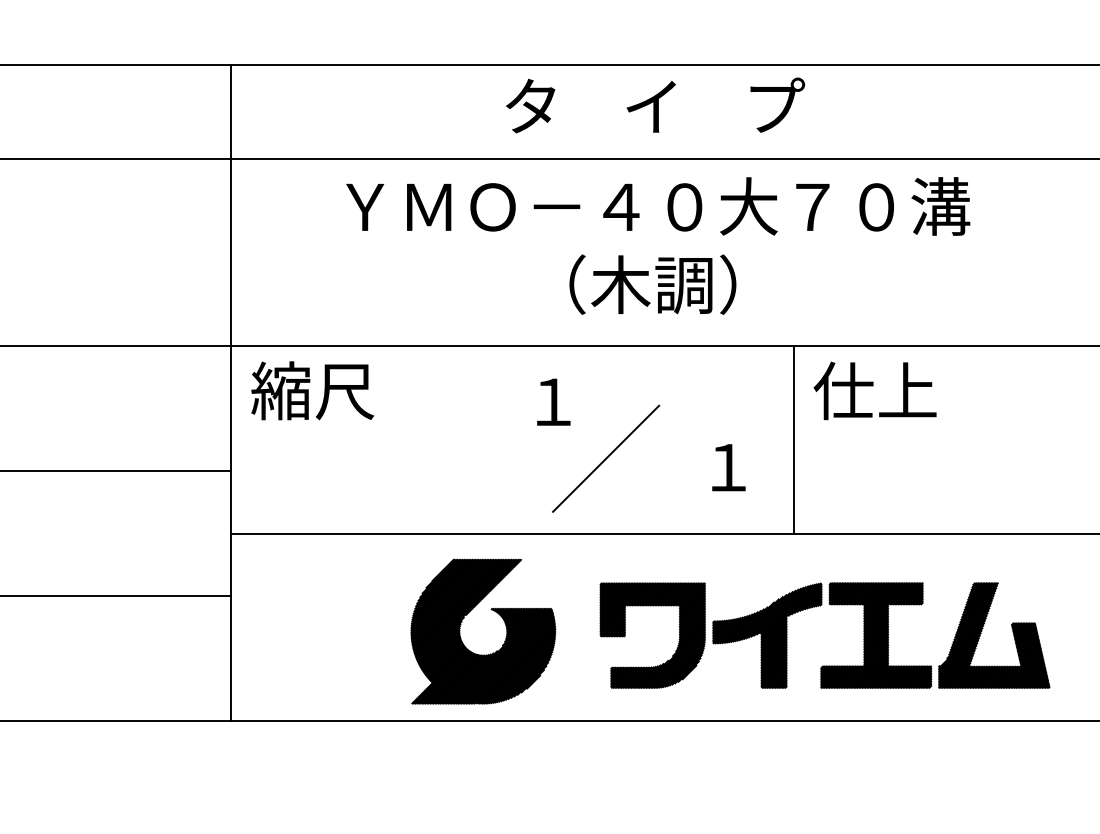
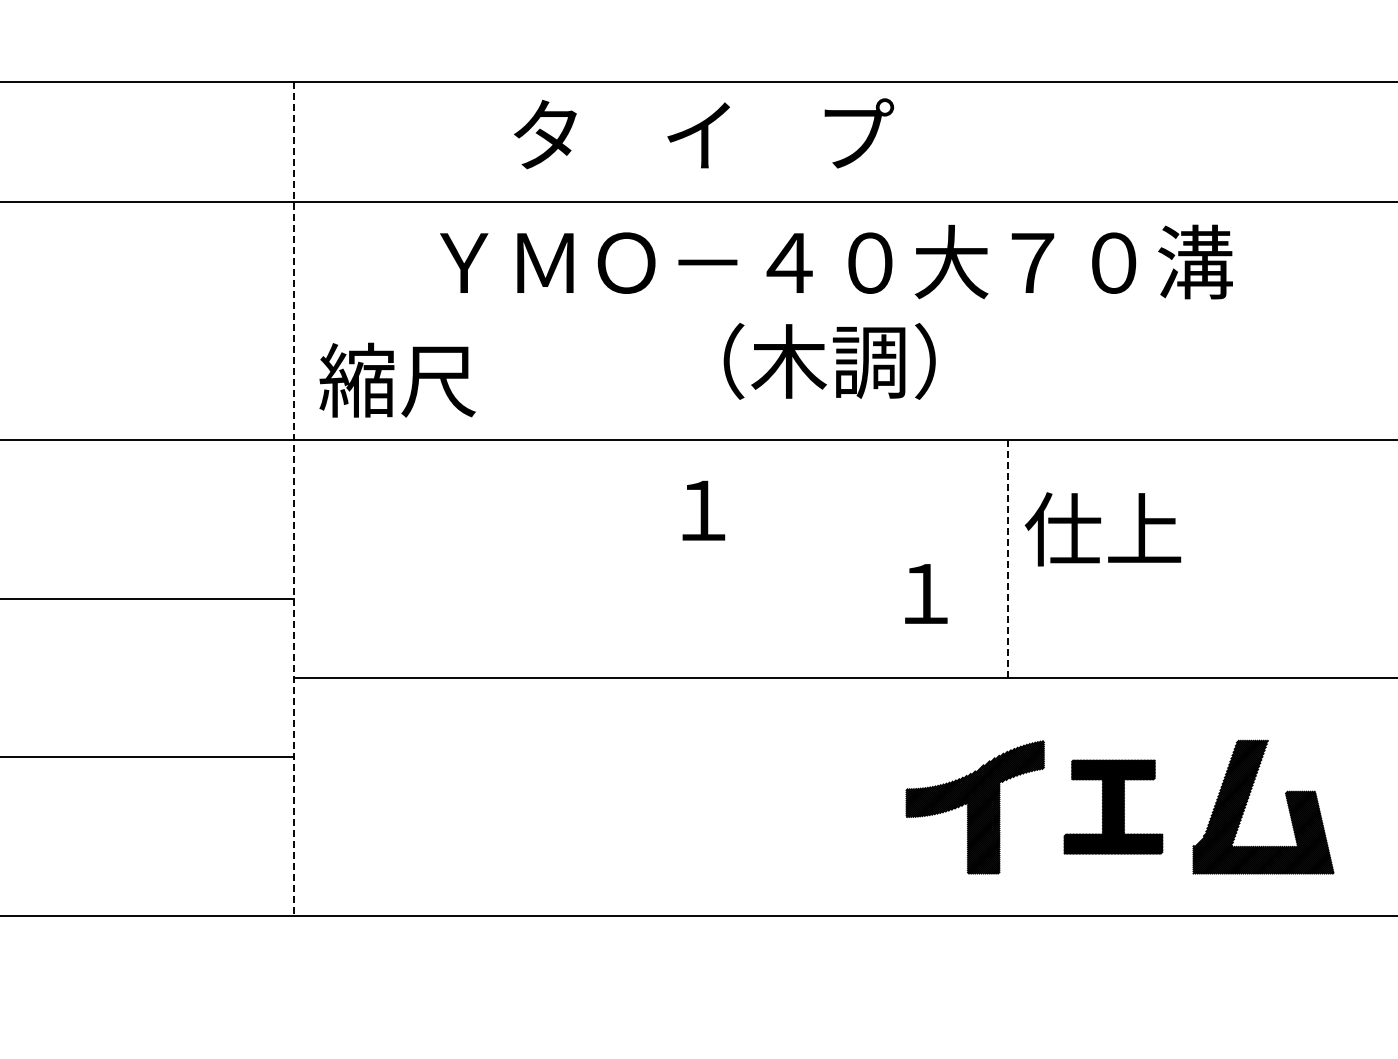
text: (655, 105) -> (704, 133), moved
text: (312, 390) -> (397, 379), moved
text: (874, 391) -> (1102, 529), moved
line: (230, 393) -> (293, 499), solid -> dashed
line: (793, 440) -> (1008, 559), solid -> dashed
line: (605, 458) -> (769, 582), removed
part: (506, 631) -> (643, 801), removed
part: (876, 635) -> (1113, 806), size x0.7
part: (678, 641) -> (862, 814), removed

